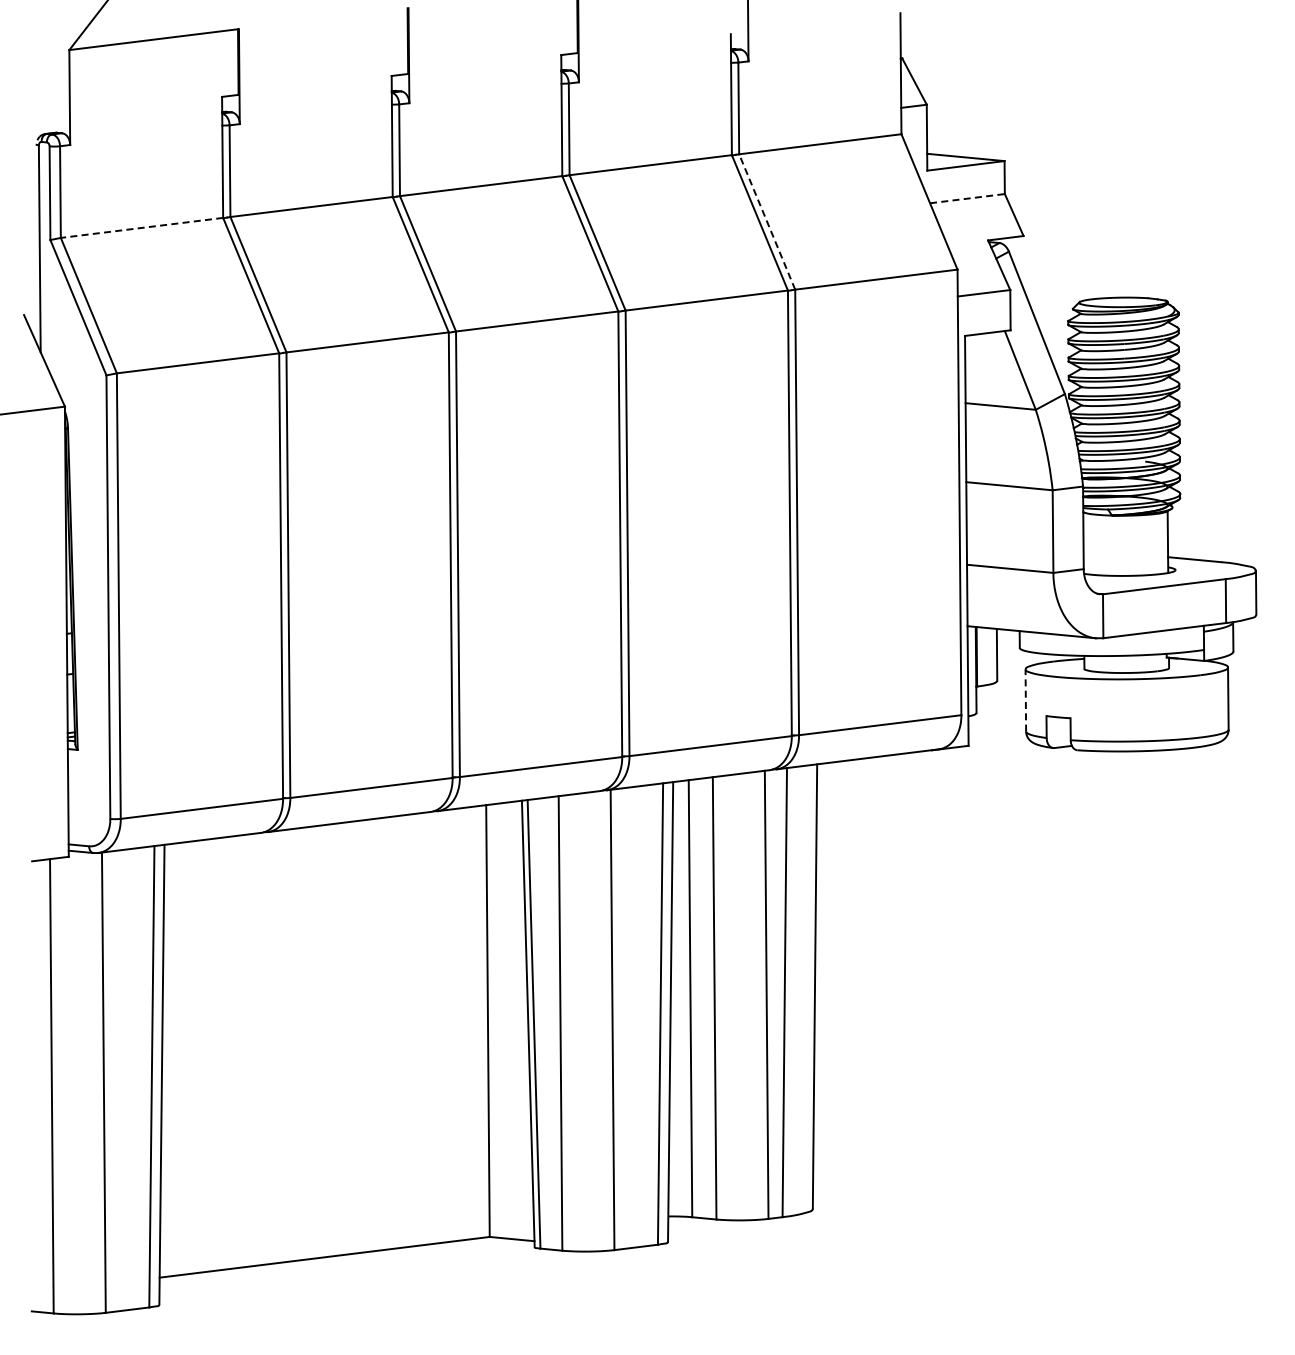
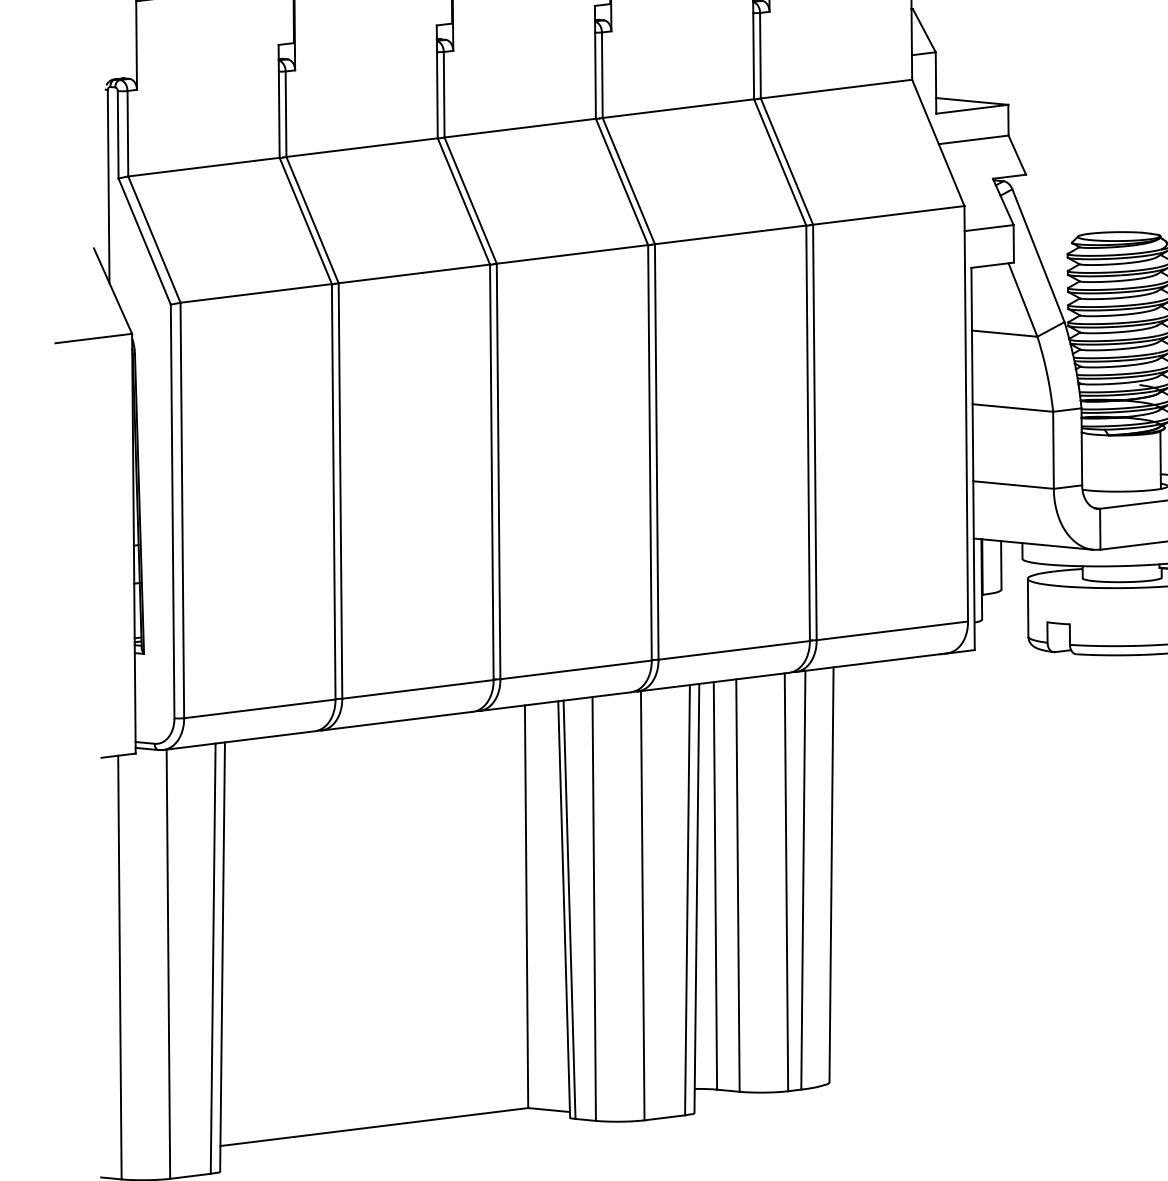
line: (967, 198) -> (973, 139), dashed -> solid
line: (767, 221) -> (787, 161), dashed -> solid
line: (142, 227) -> (204, 166), dashed -> solid
line: (1025, 700) -> (1027, 607), dashed -> solid

